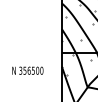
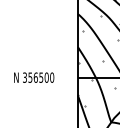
text: (27, 70) -> (33, 77), moved

